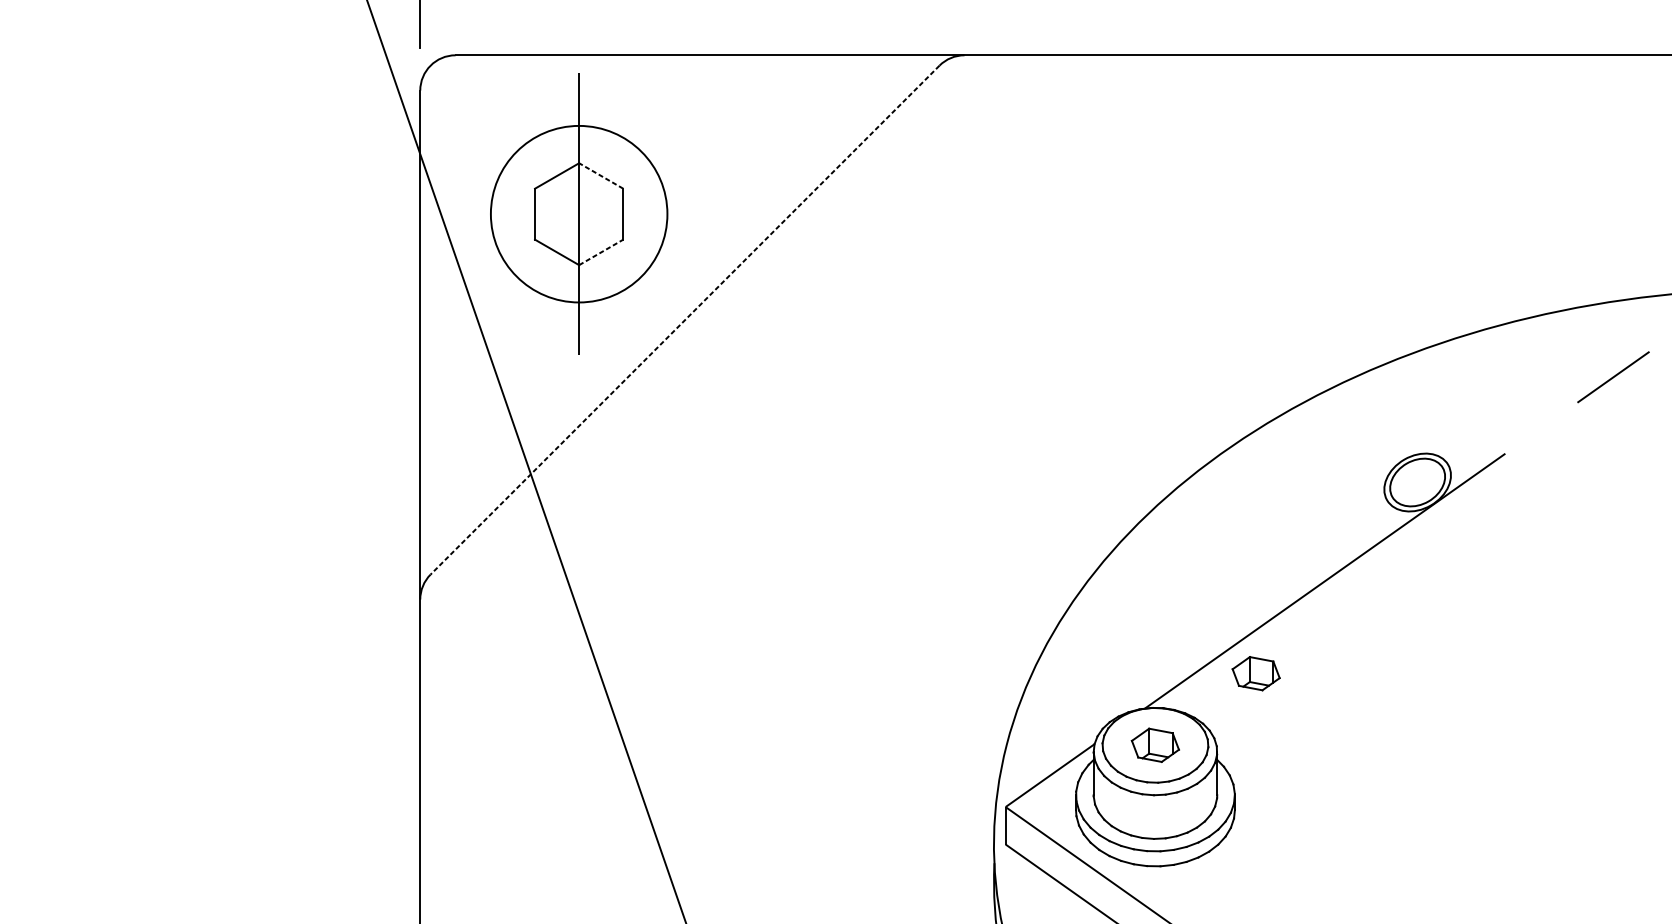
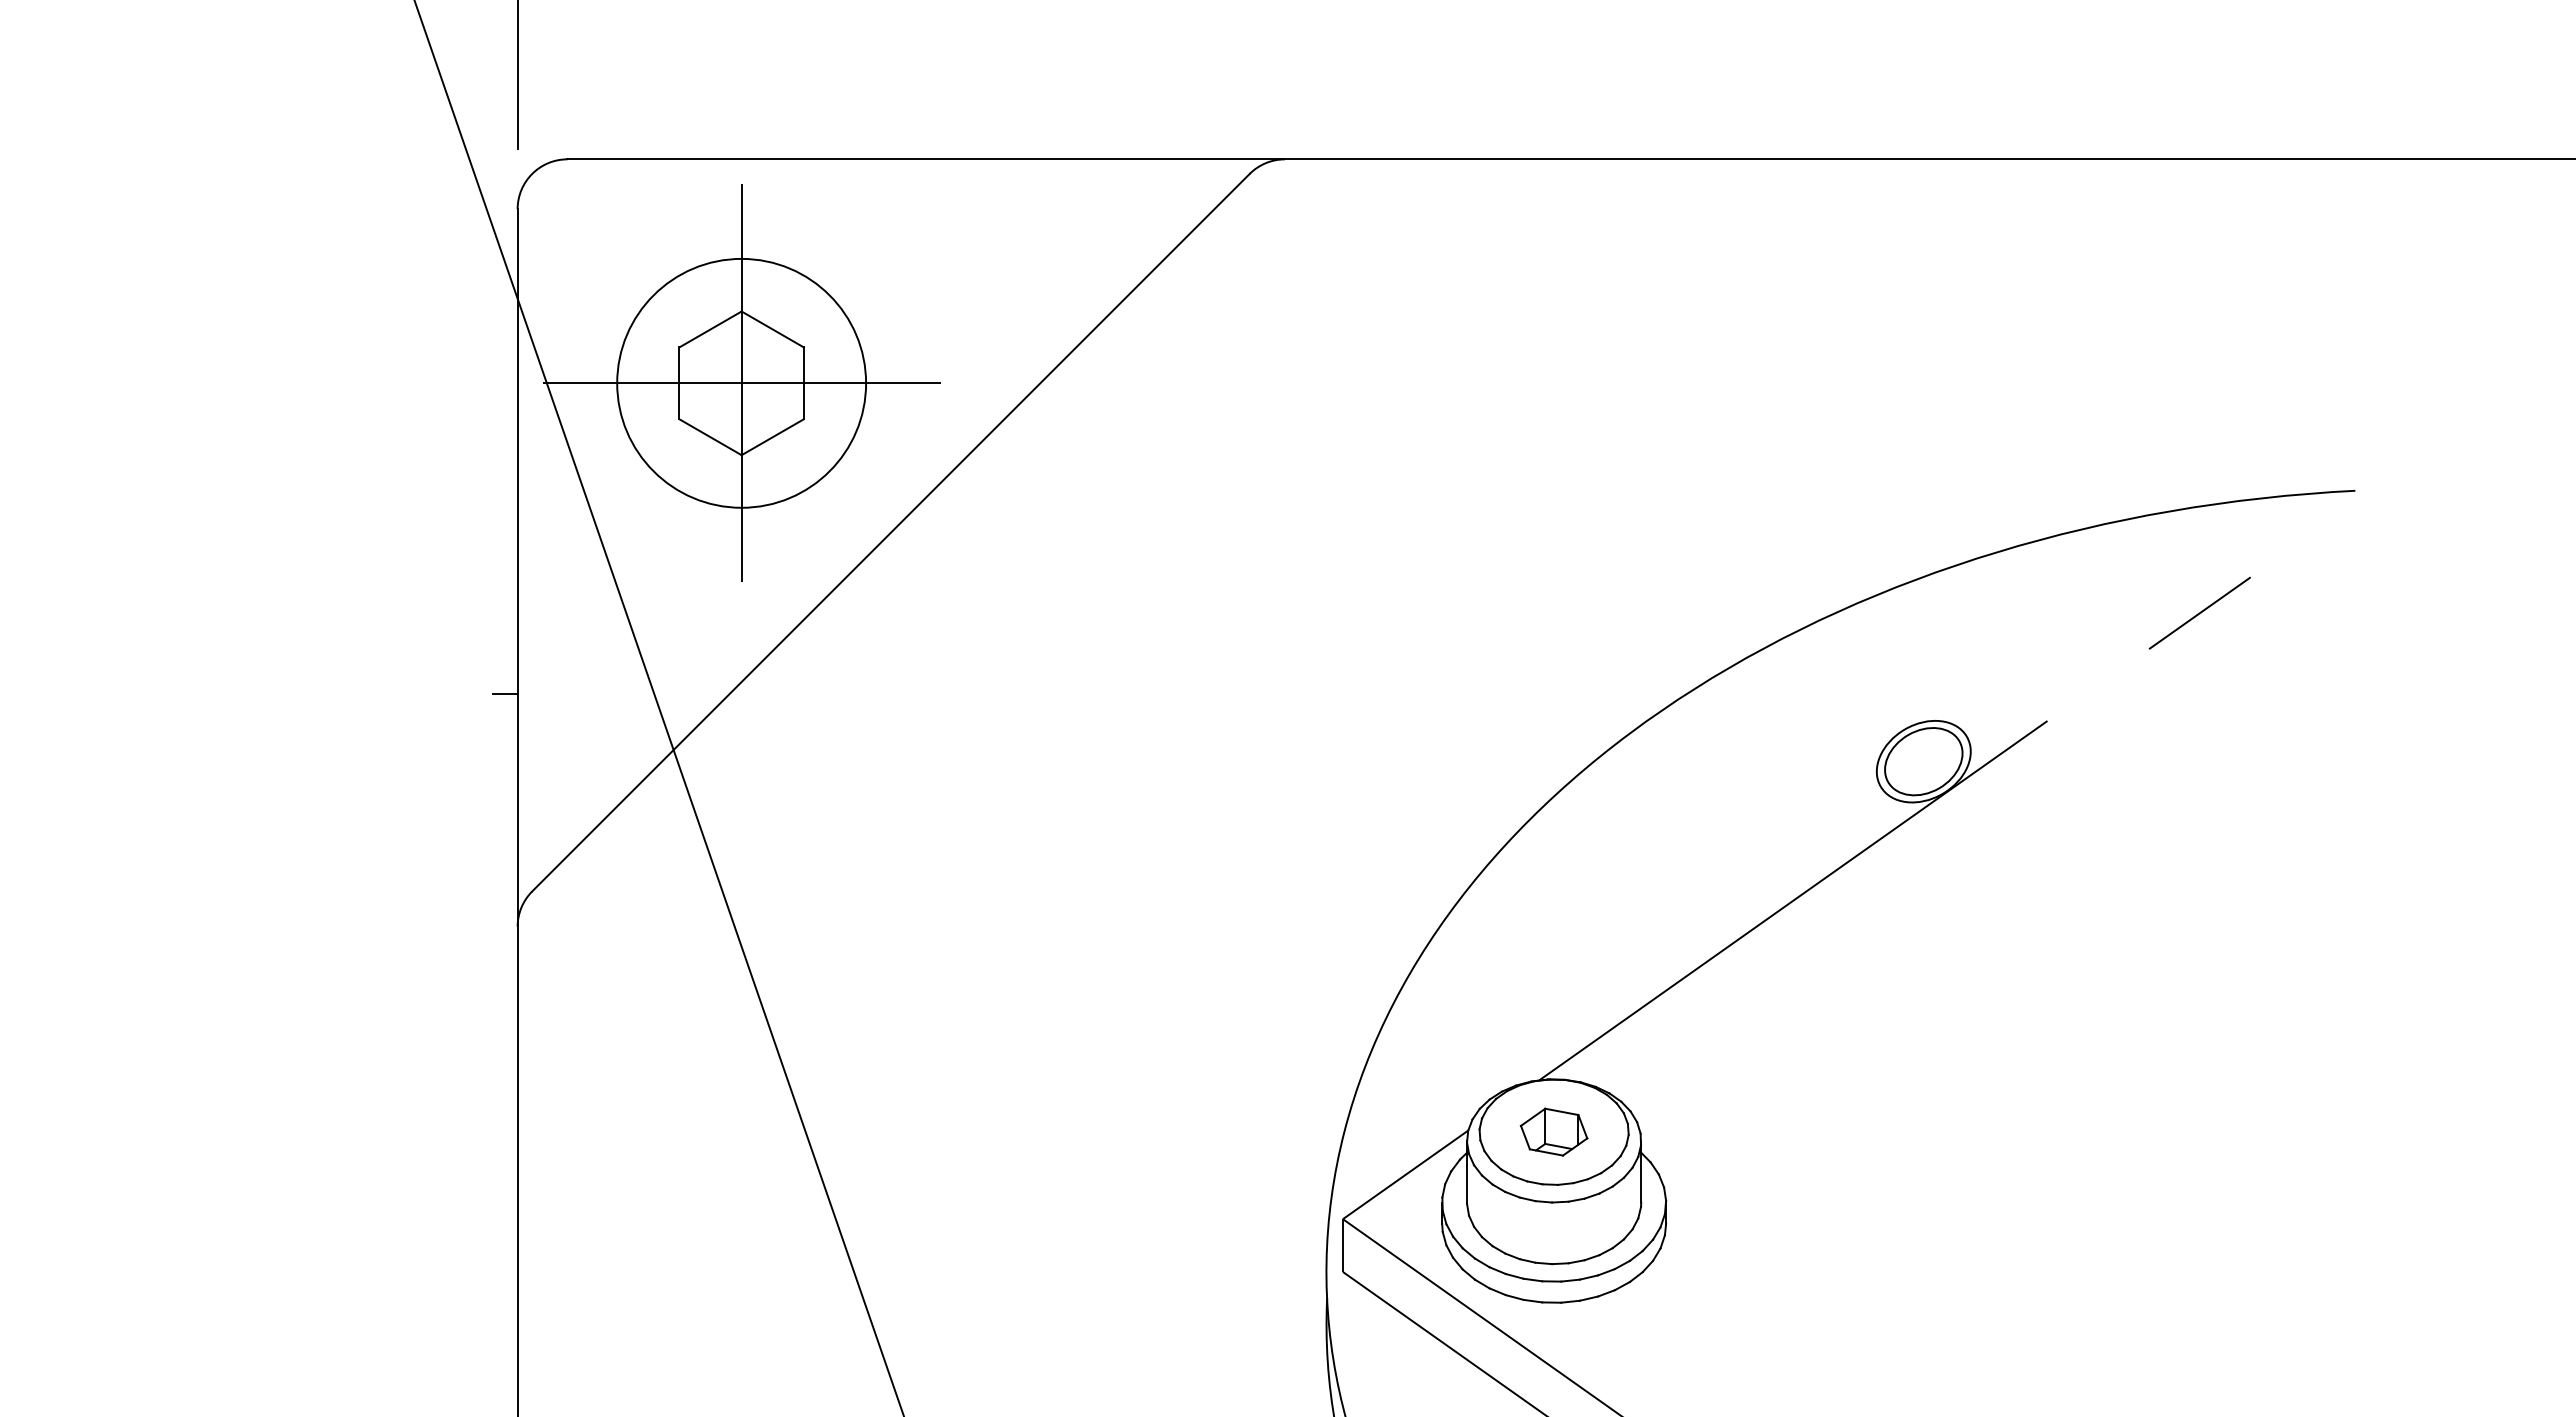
line: (601, 176) -> (772, 329), dashed -> solid
line: (579, 214) -> (741, 383), added
line: (601, 252) -> (772, 437), dashed -> solid
line: (684, 320) -> (890, 533), dashed -> solid
line: (410, 434) -> (504, 694), added
part: (1255, 673) -> (1695, 1030), removed

